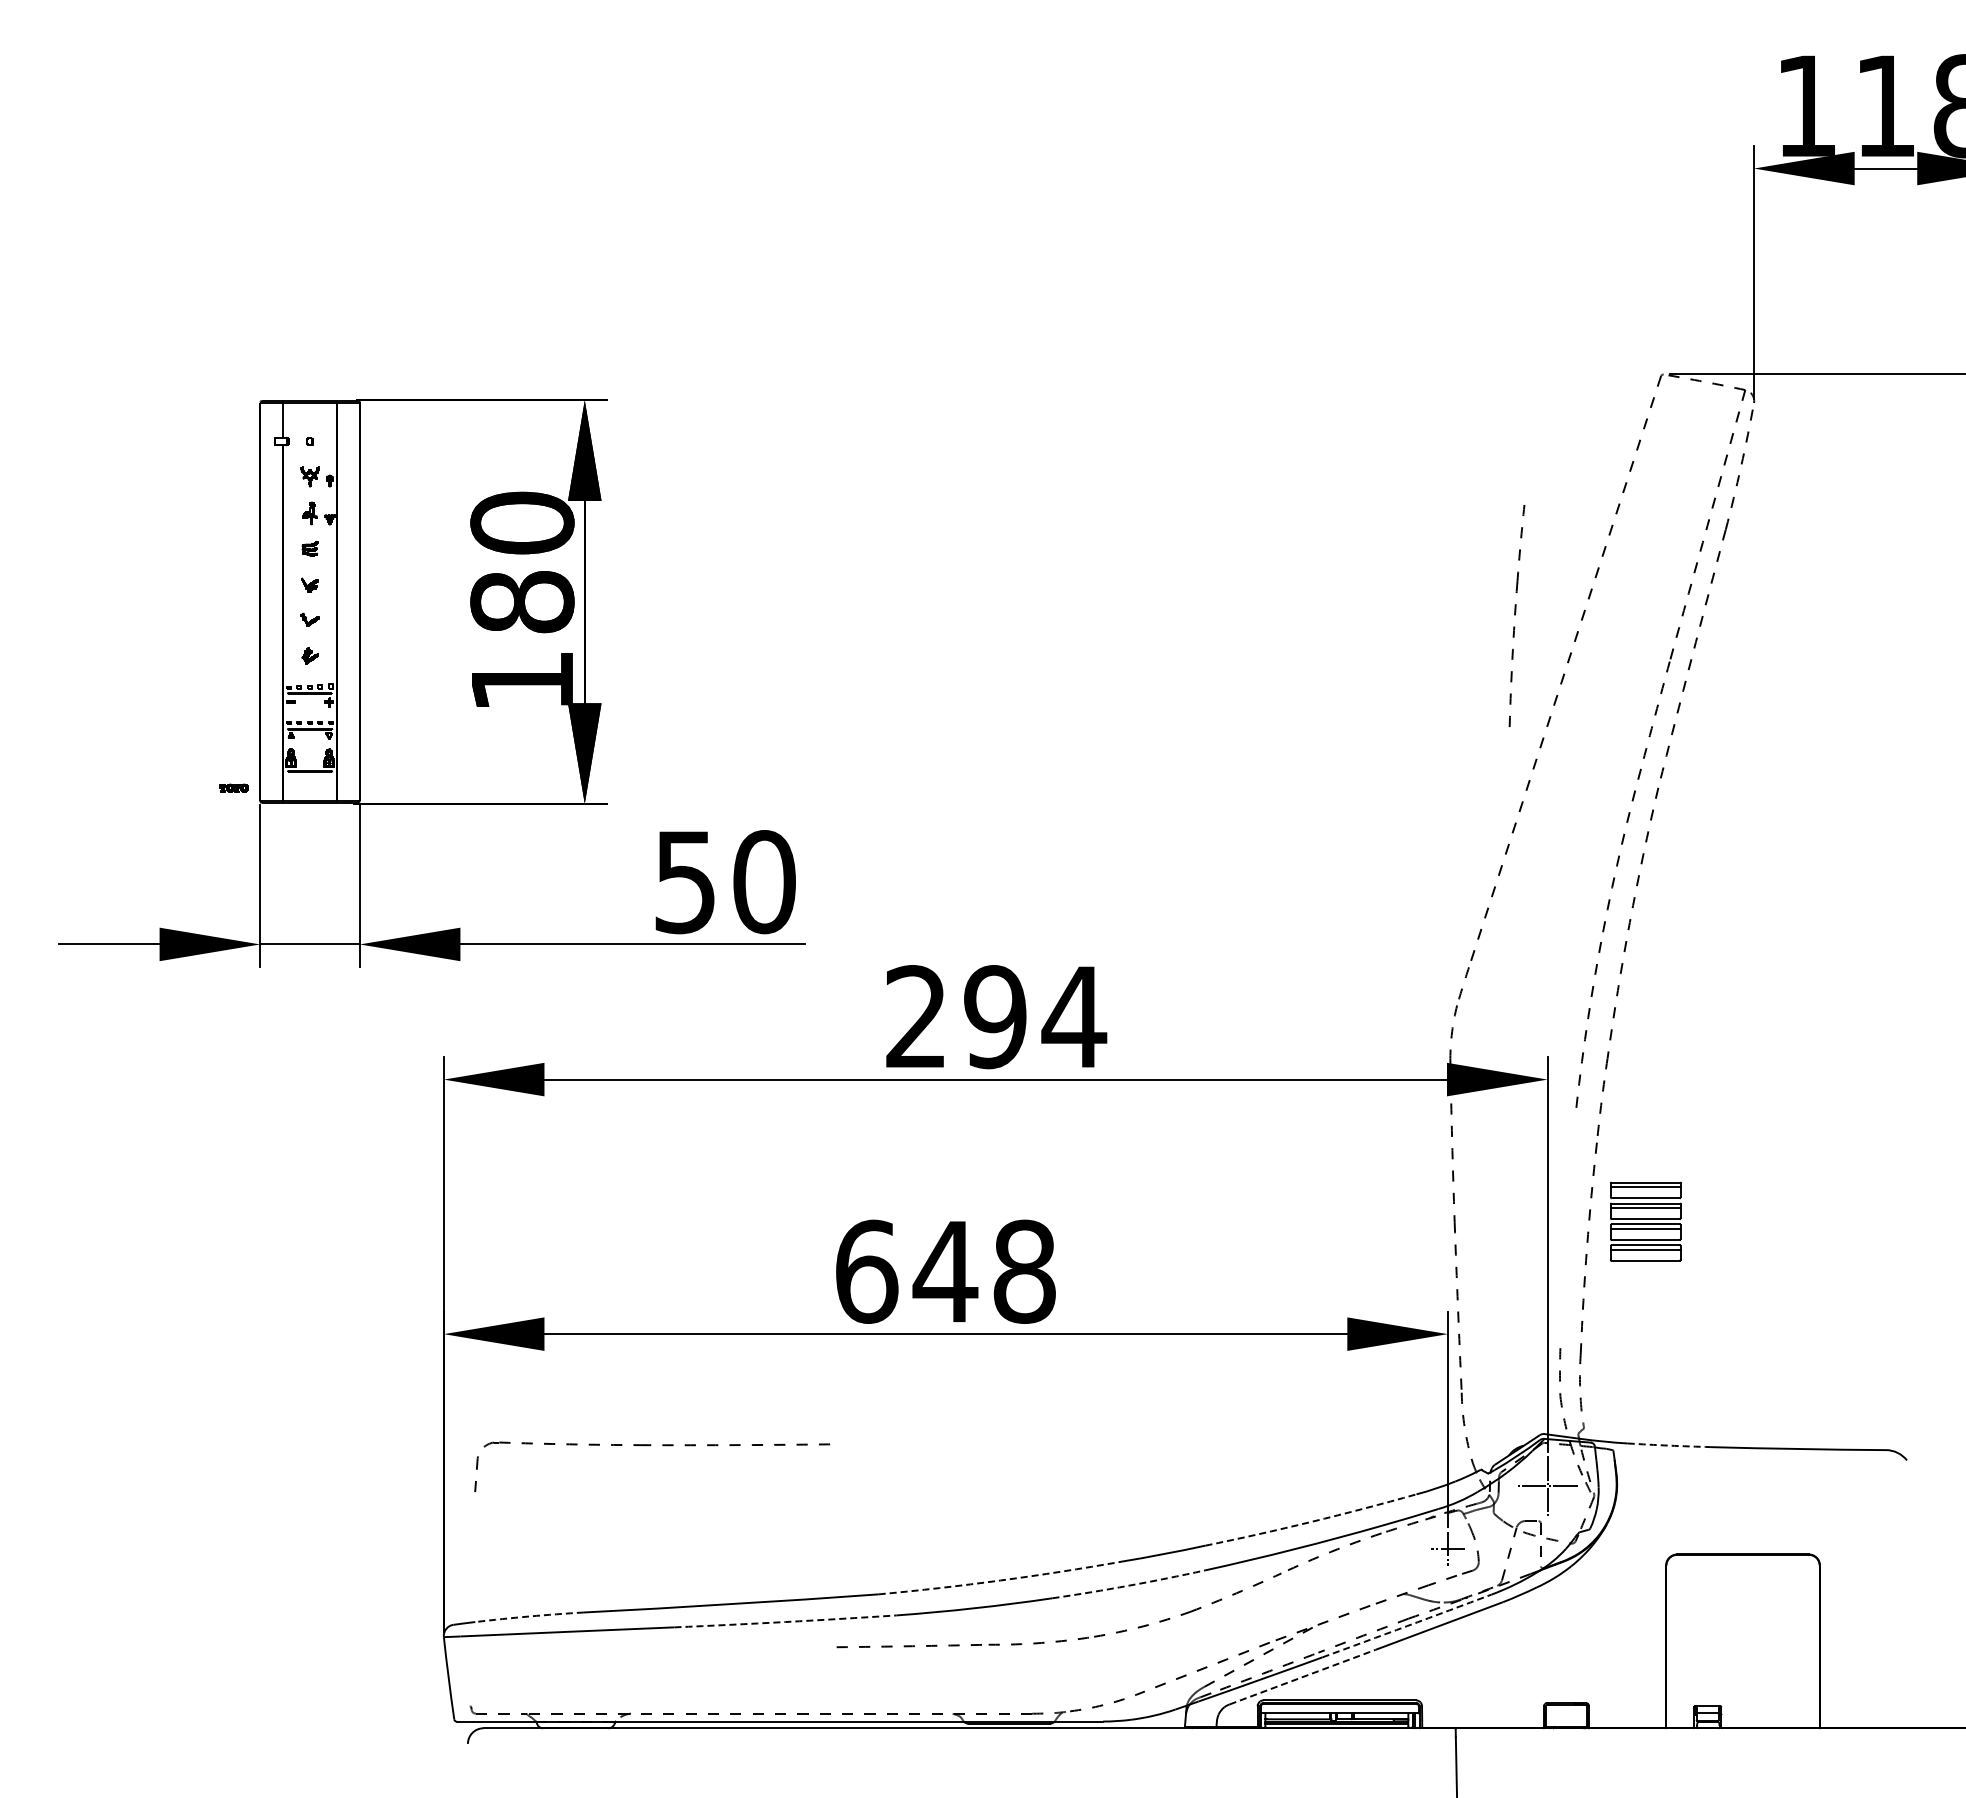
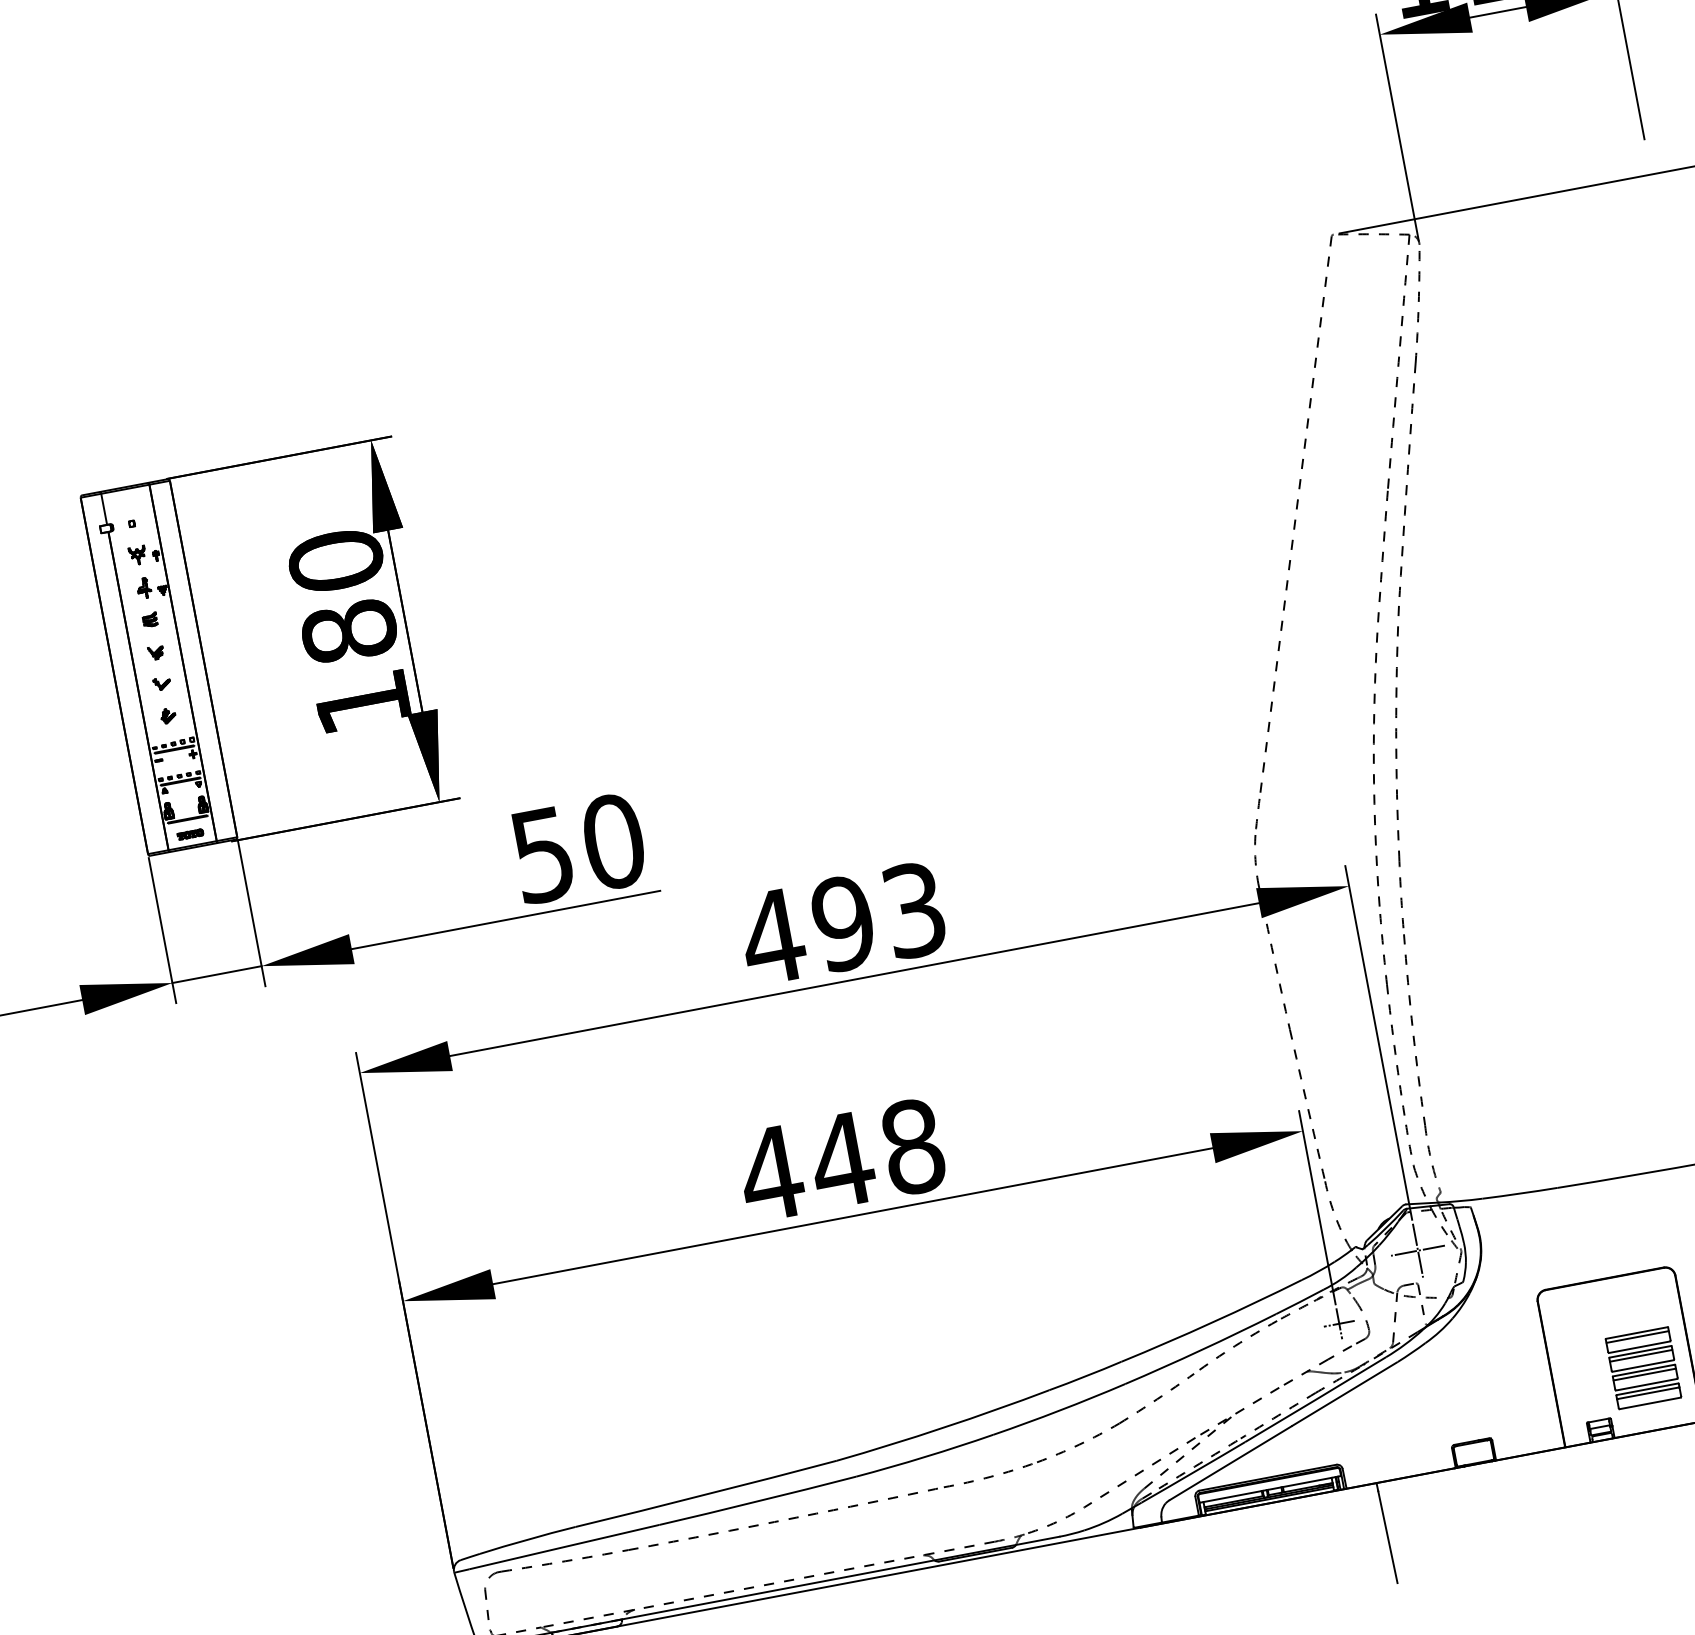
part: (1516, 615) -> (1391, 1014), moved
part: (233, 787) -> (189, 834), moved
text: (995, 1017) -> (843, 923), 294 -> 493
part: (1645, 1221) -> (1643, 1367), moved
text: (866, 1271) -> (771, 1173), 648 -> 448
arc: (1669, 1445) -> (1520, 1193), dashed -> solid
part: (650, 1446) -> (638, 1549), moved
arc: (1311, 1521) -> (1212, 1322), dashed -> solid
arc: (1000, 1580) -> (943, 1427), dashed -> solid
arc: (1129, 1585) -> (1060, 1410), dashed -> solid
arc: (529, 1616) -> (527, 1539), dashed -> solid
arc: (785, 1622) -> (758, 1501), dashed -> solid
arc: (1407, 1626) -> (1316, 1400), dashed -> solid
line: (1302, 1677) -> (1230, 1463), dashed -> solid

